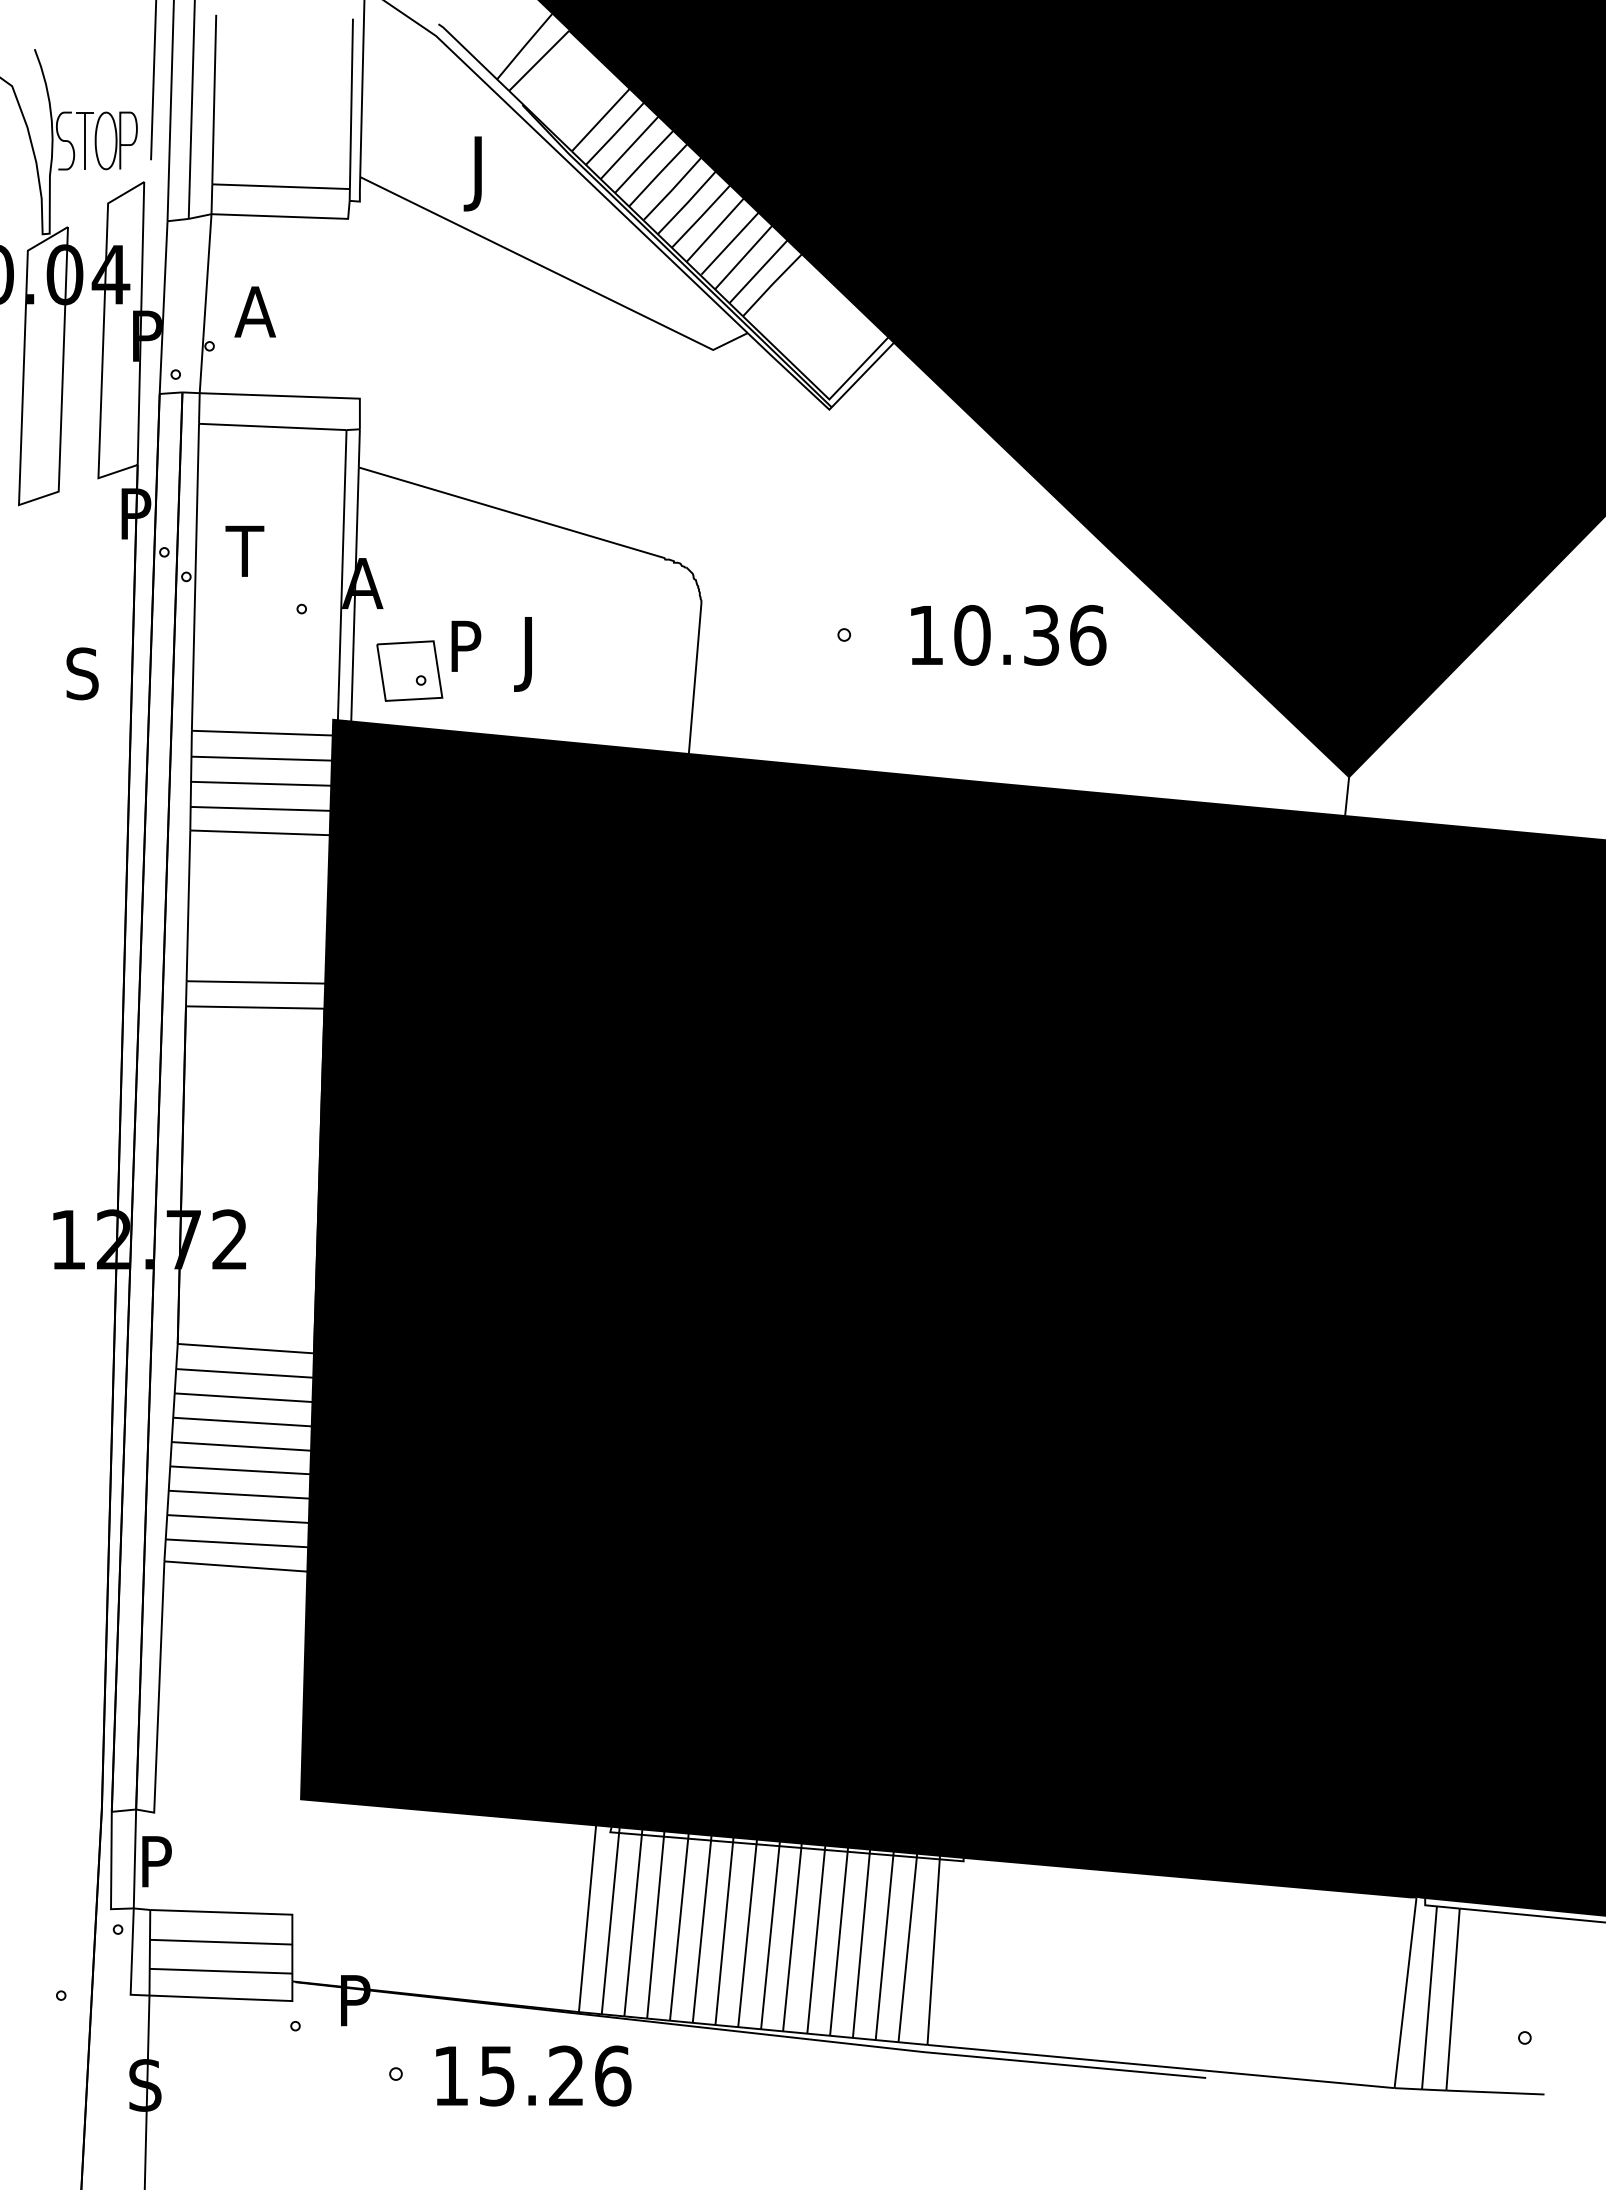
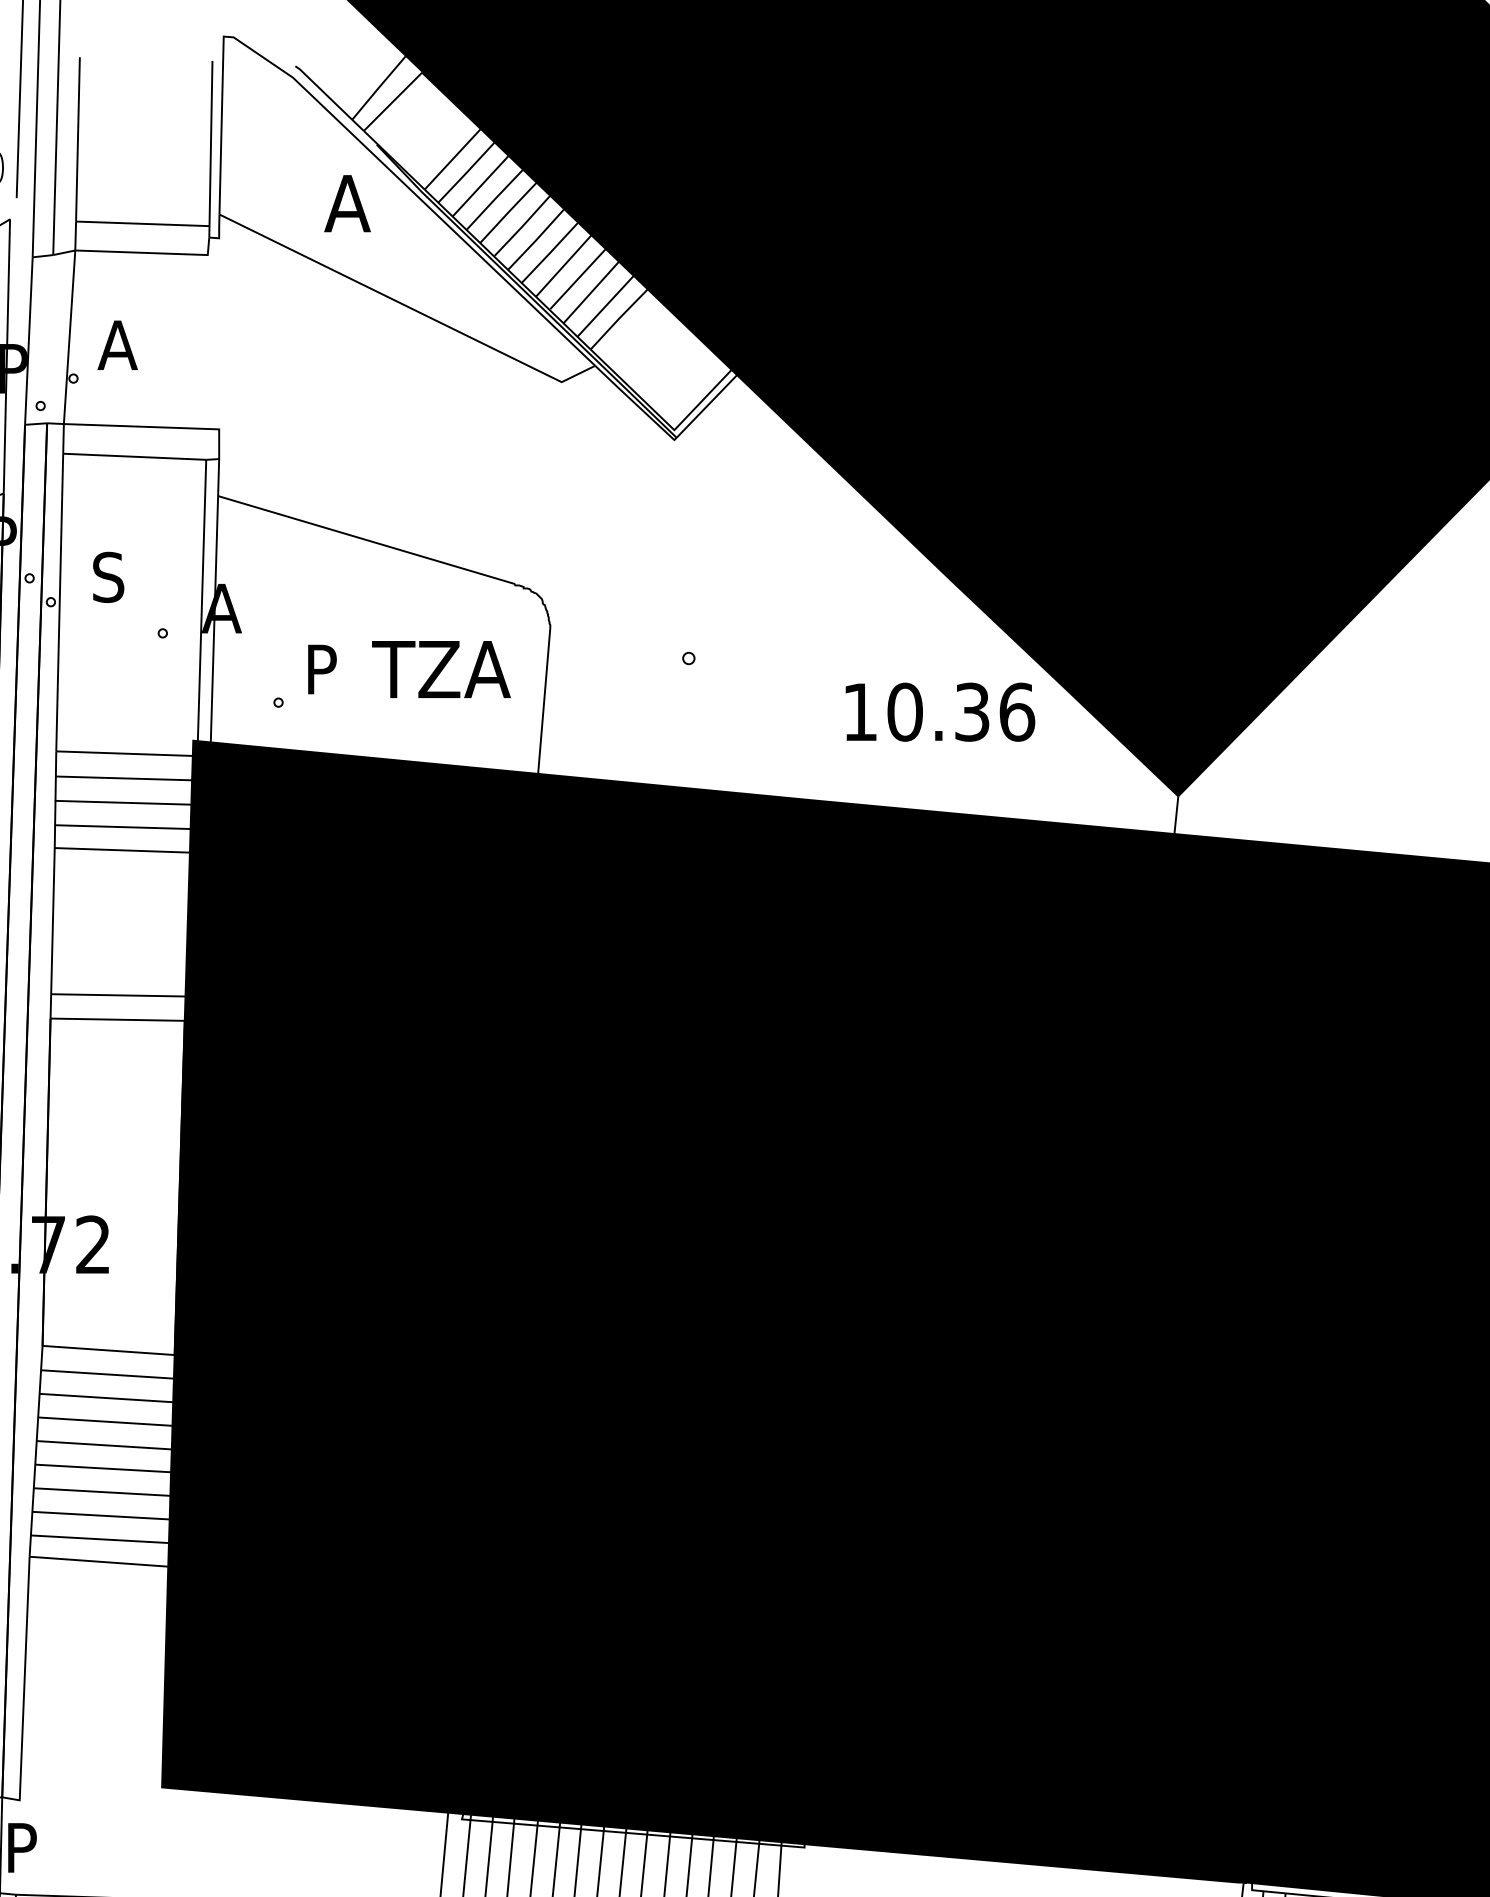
text: (489, 173) -> (344, 211), J -> A
text: (244, 551) -> (107, 577), T -> S
text: (1008, 635) -> (940, 712), moved
text: (587, 654) -> (439, 677), J -> TZA
part: (409, 670) -> (267, 692), removed

